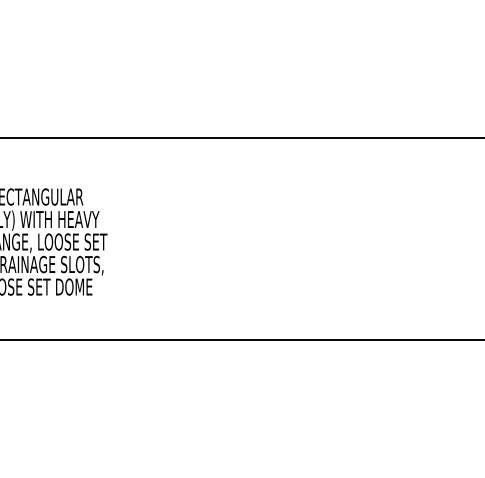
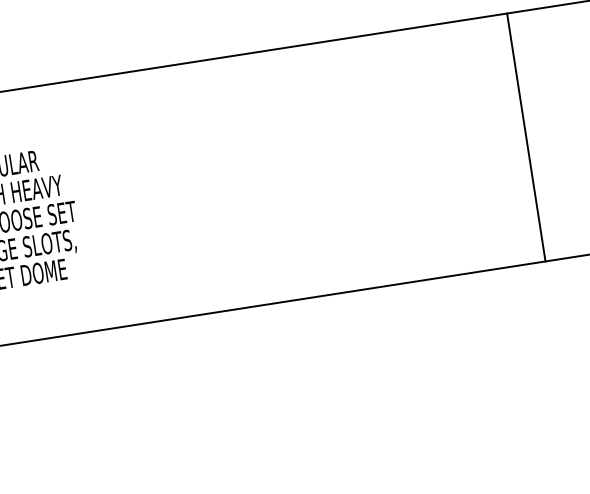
line: (475, 238) -> (525, 136), added

